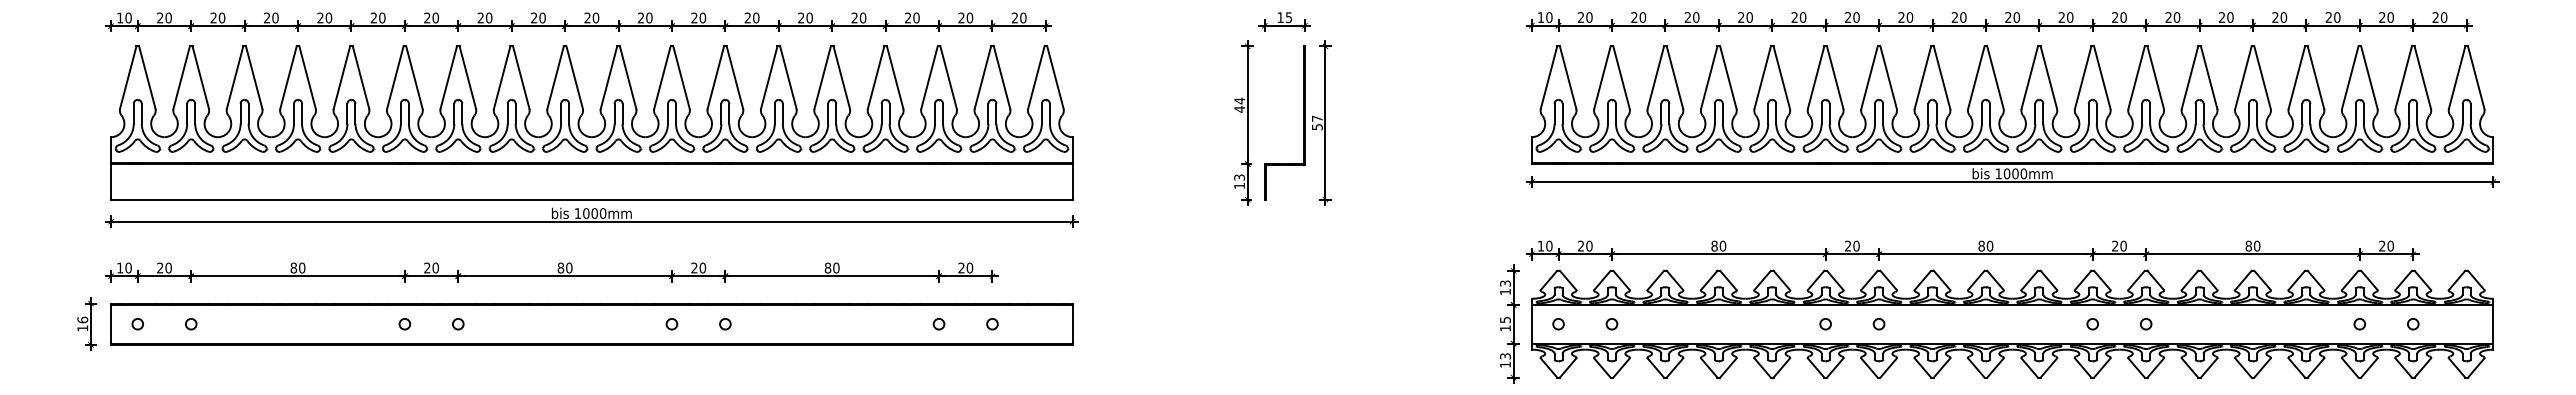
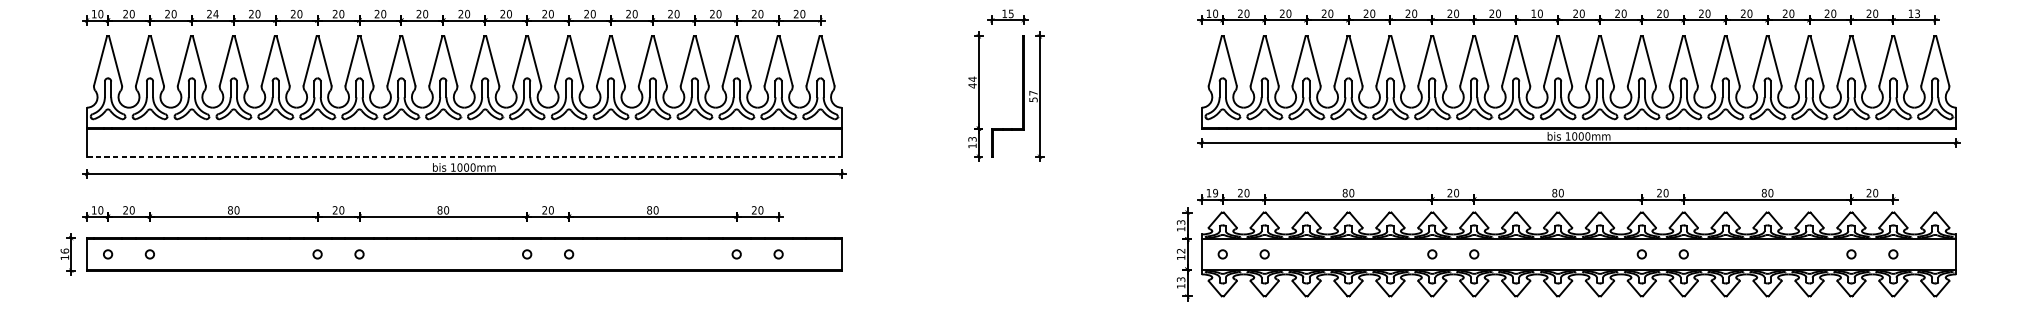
text: (275, 17) -> (216, 13), 20 -> 24
text: (1954, 17) -> (1533, 13), 20 -> 10
text: (2439, 17) -> (1913, 13), 20 -> 13
line: (591, 199) -> (464, 156), solid -> dashed
text: (1549, 246) -> (1215, 193), 10 -> 19
text: (1505, 320) -> (1181, 251), 15 -> 12

